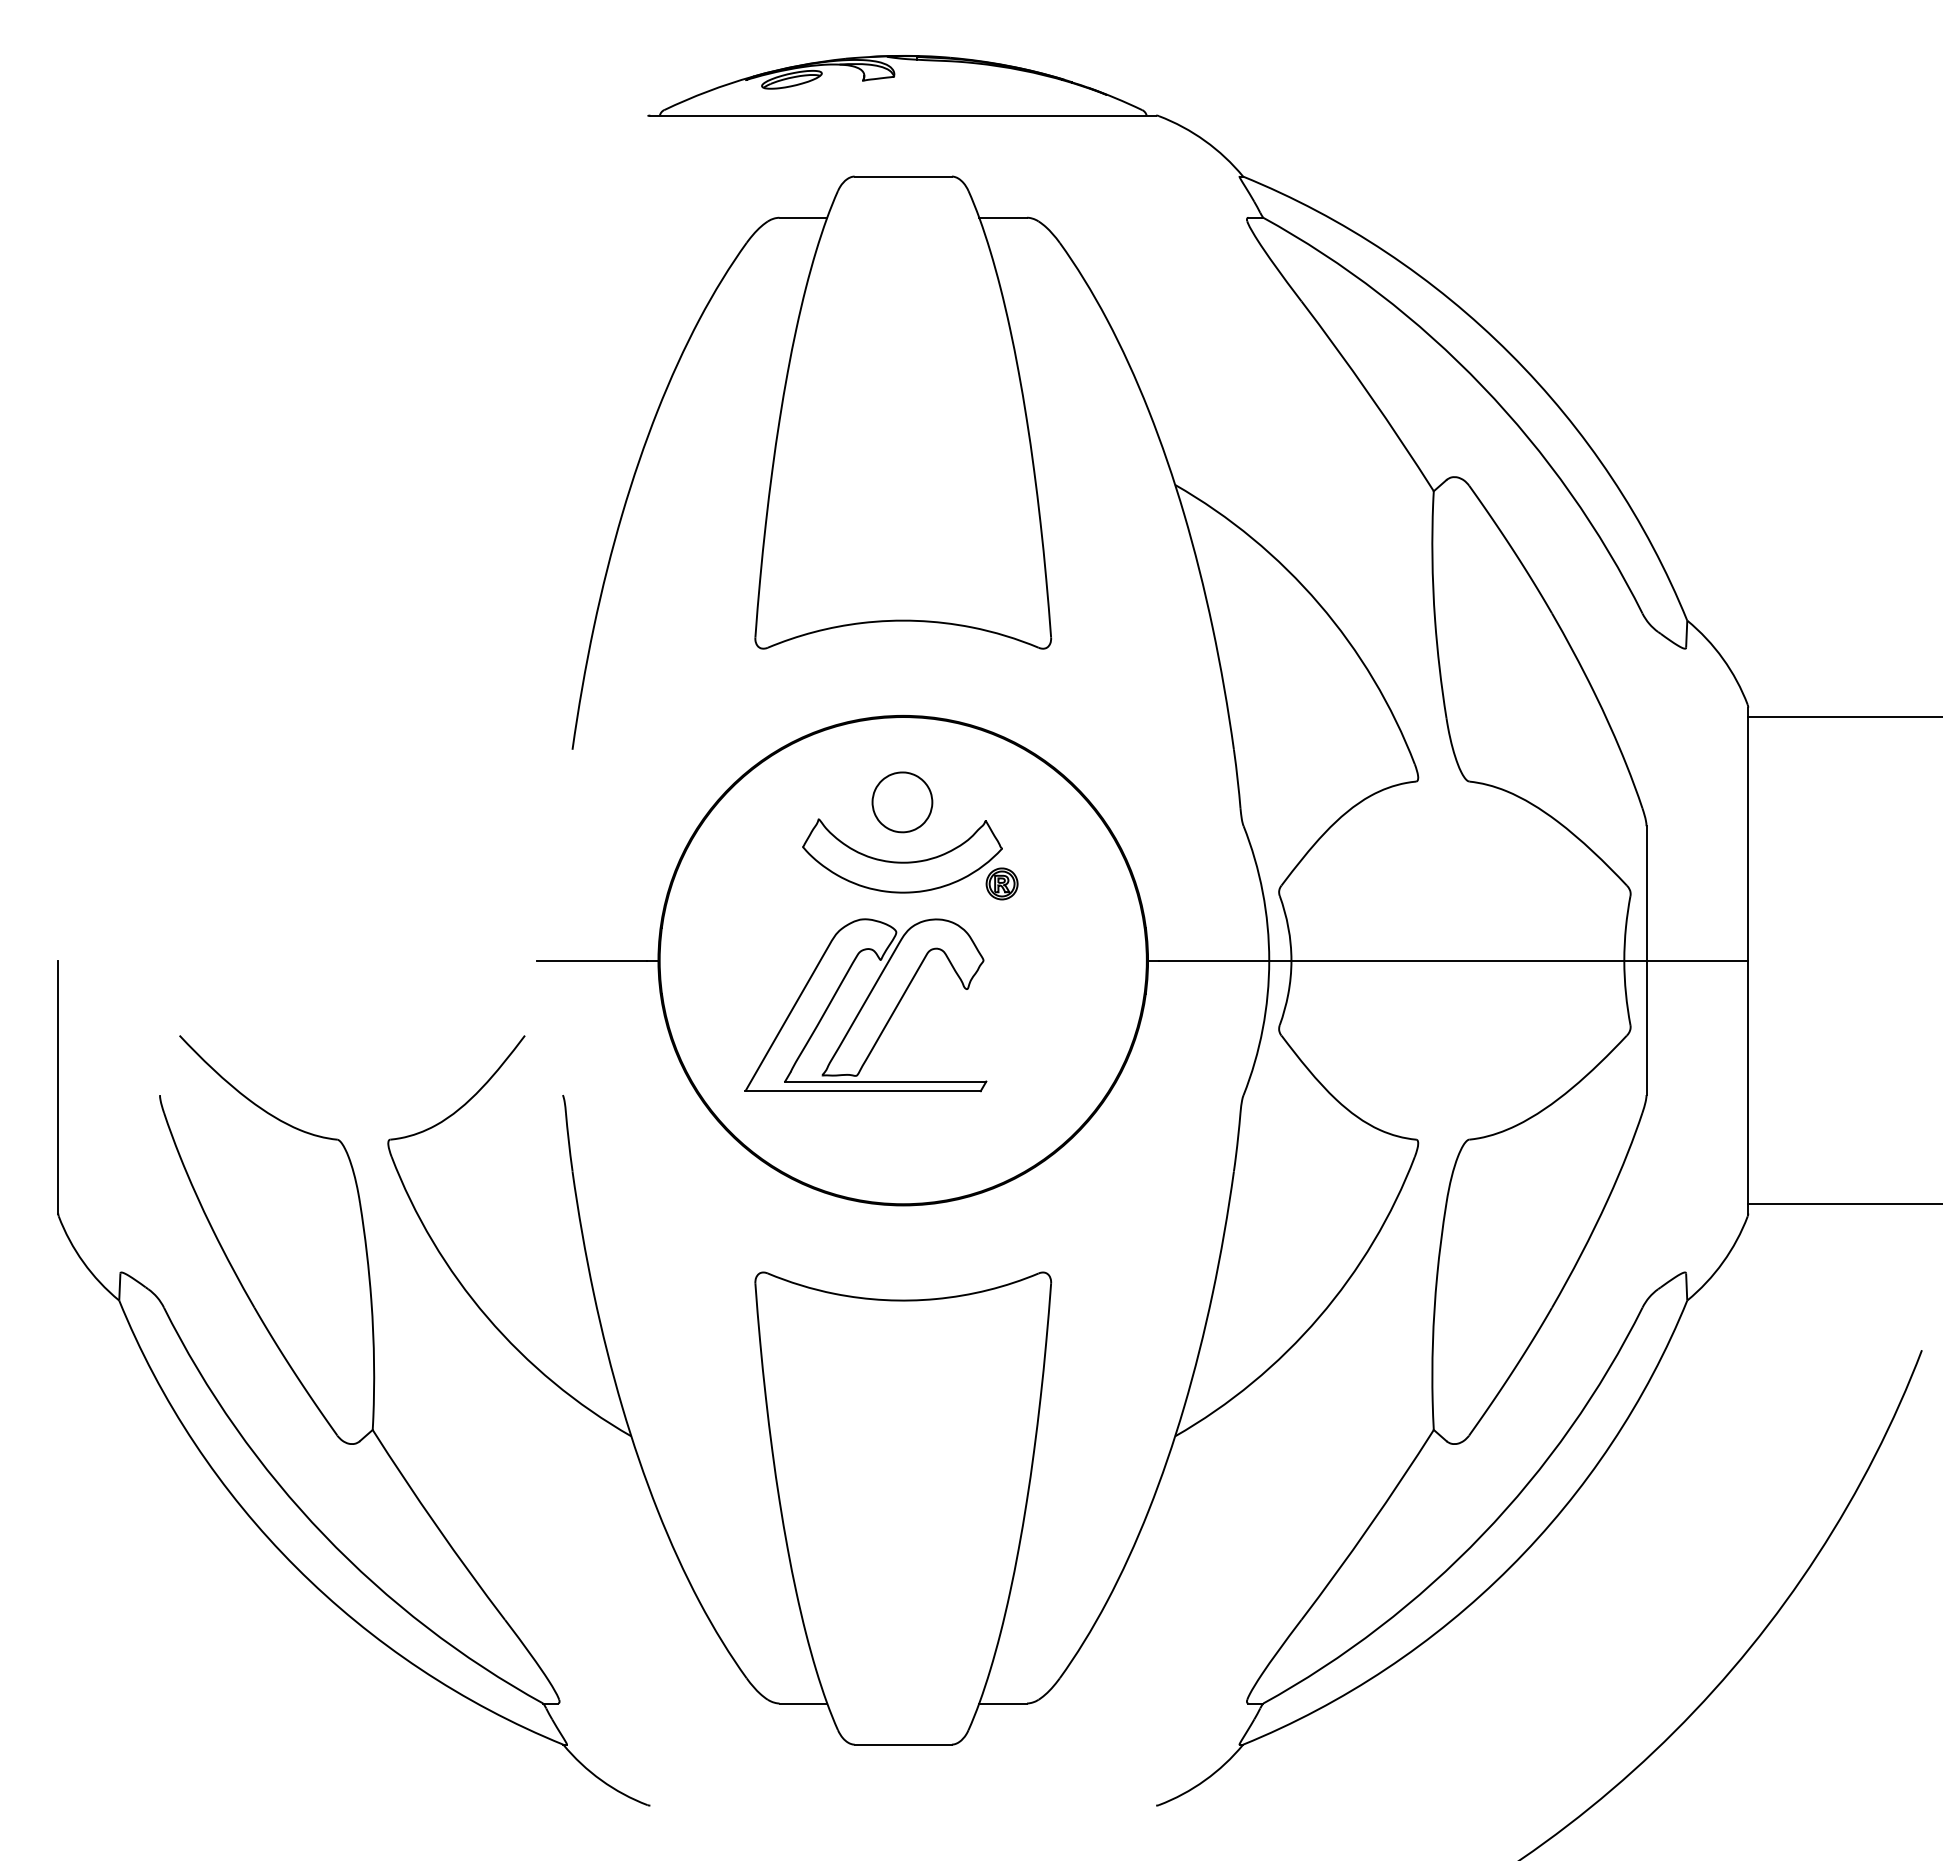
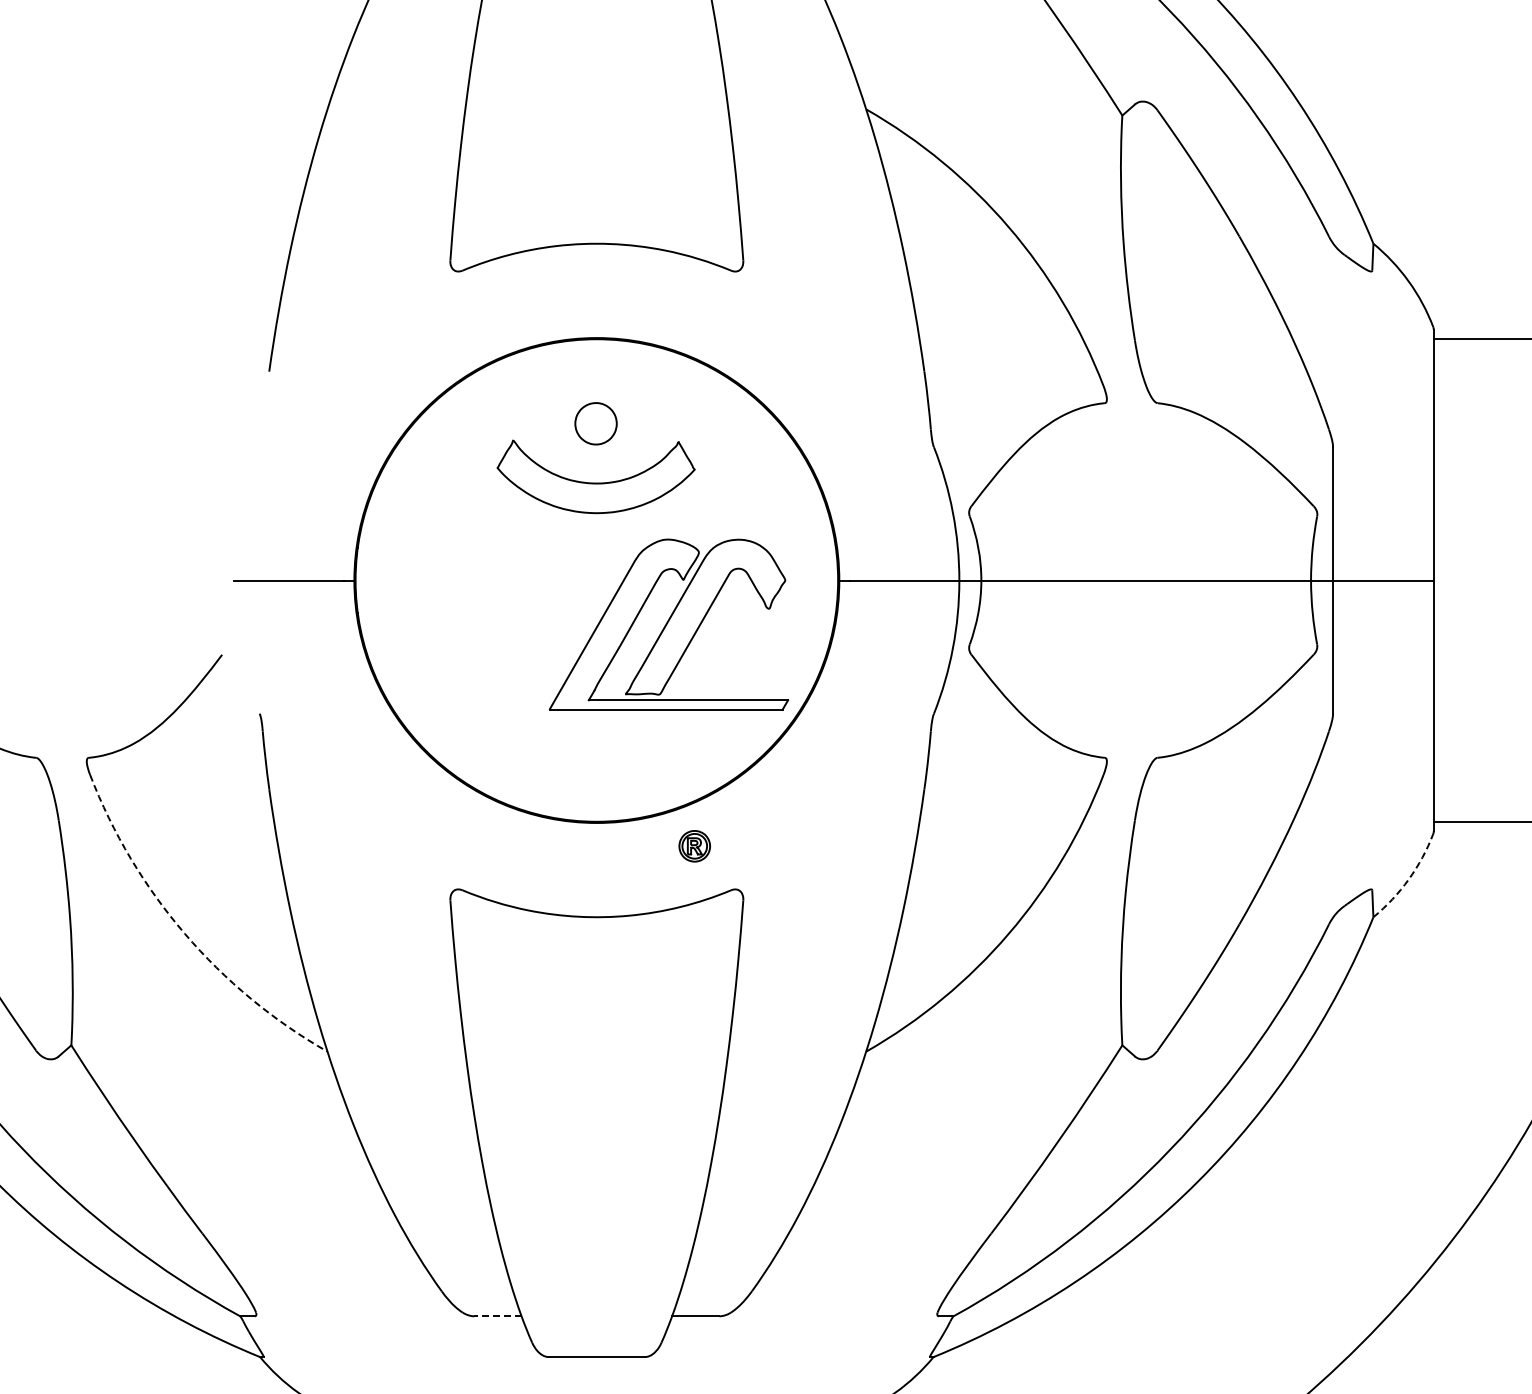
part: (902, 802) -> (596, 423), size x0.7
part: (1001, 883) -> (694, 845), moved
part: (865, 1005) -> (668, 624), moved
arc: (1723, 1262) -> (1409, 879), solid -> dashed
arc: (487, 1317) -> (185, 933), solid -> dashed
line: (803, 1703) -> (498, 1316), solid -> dashed

